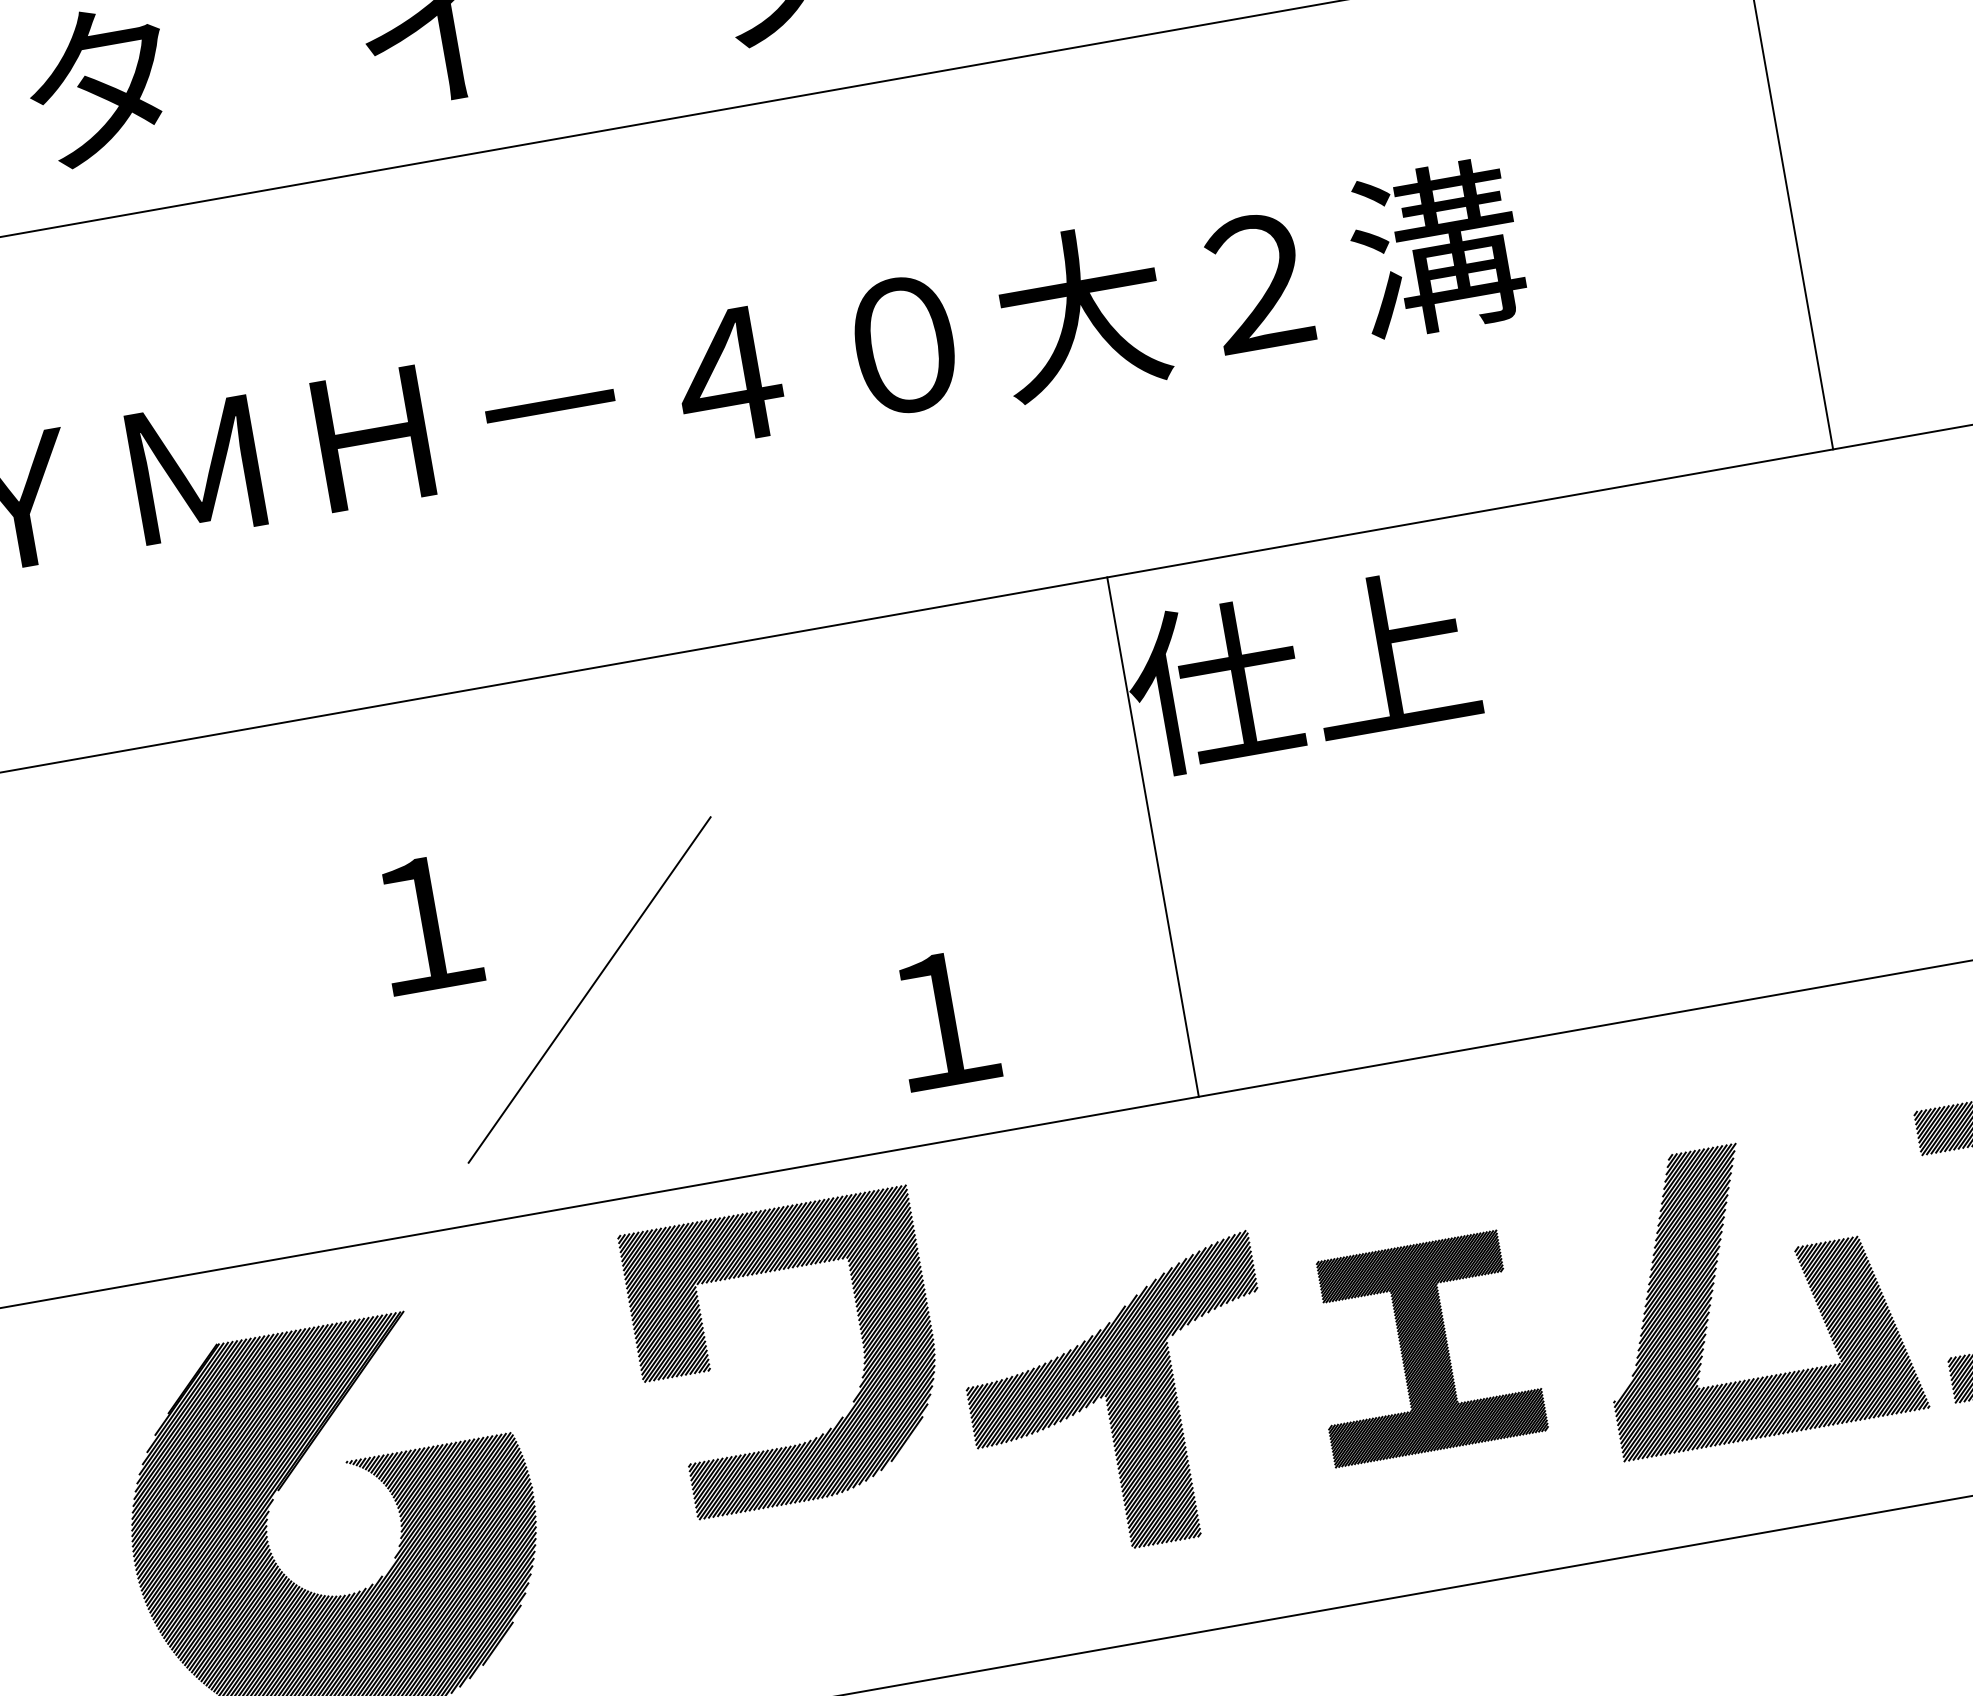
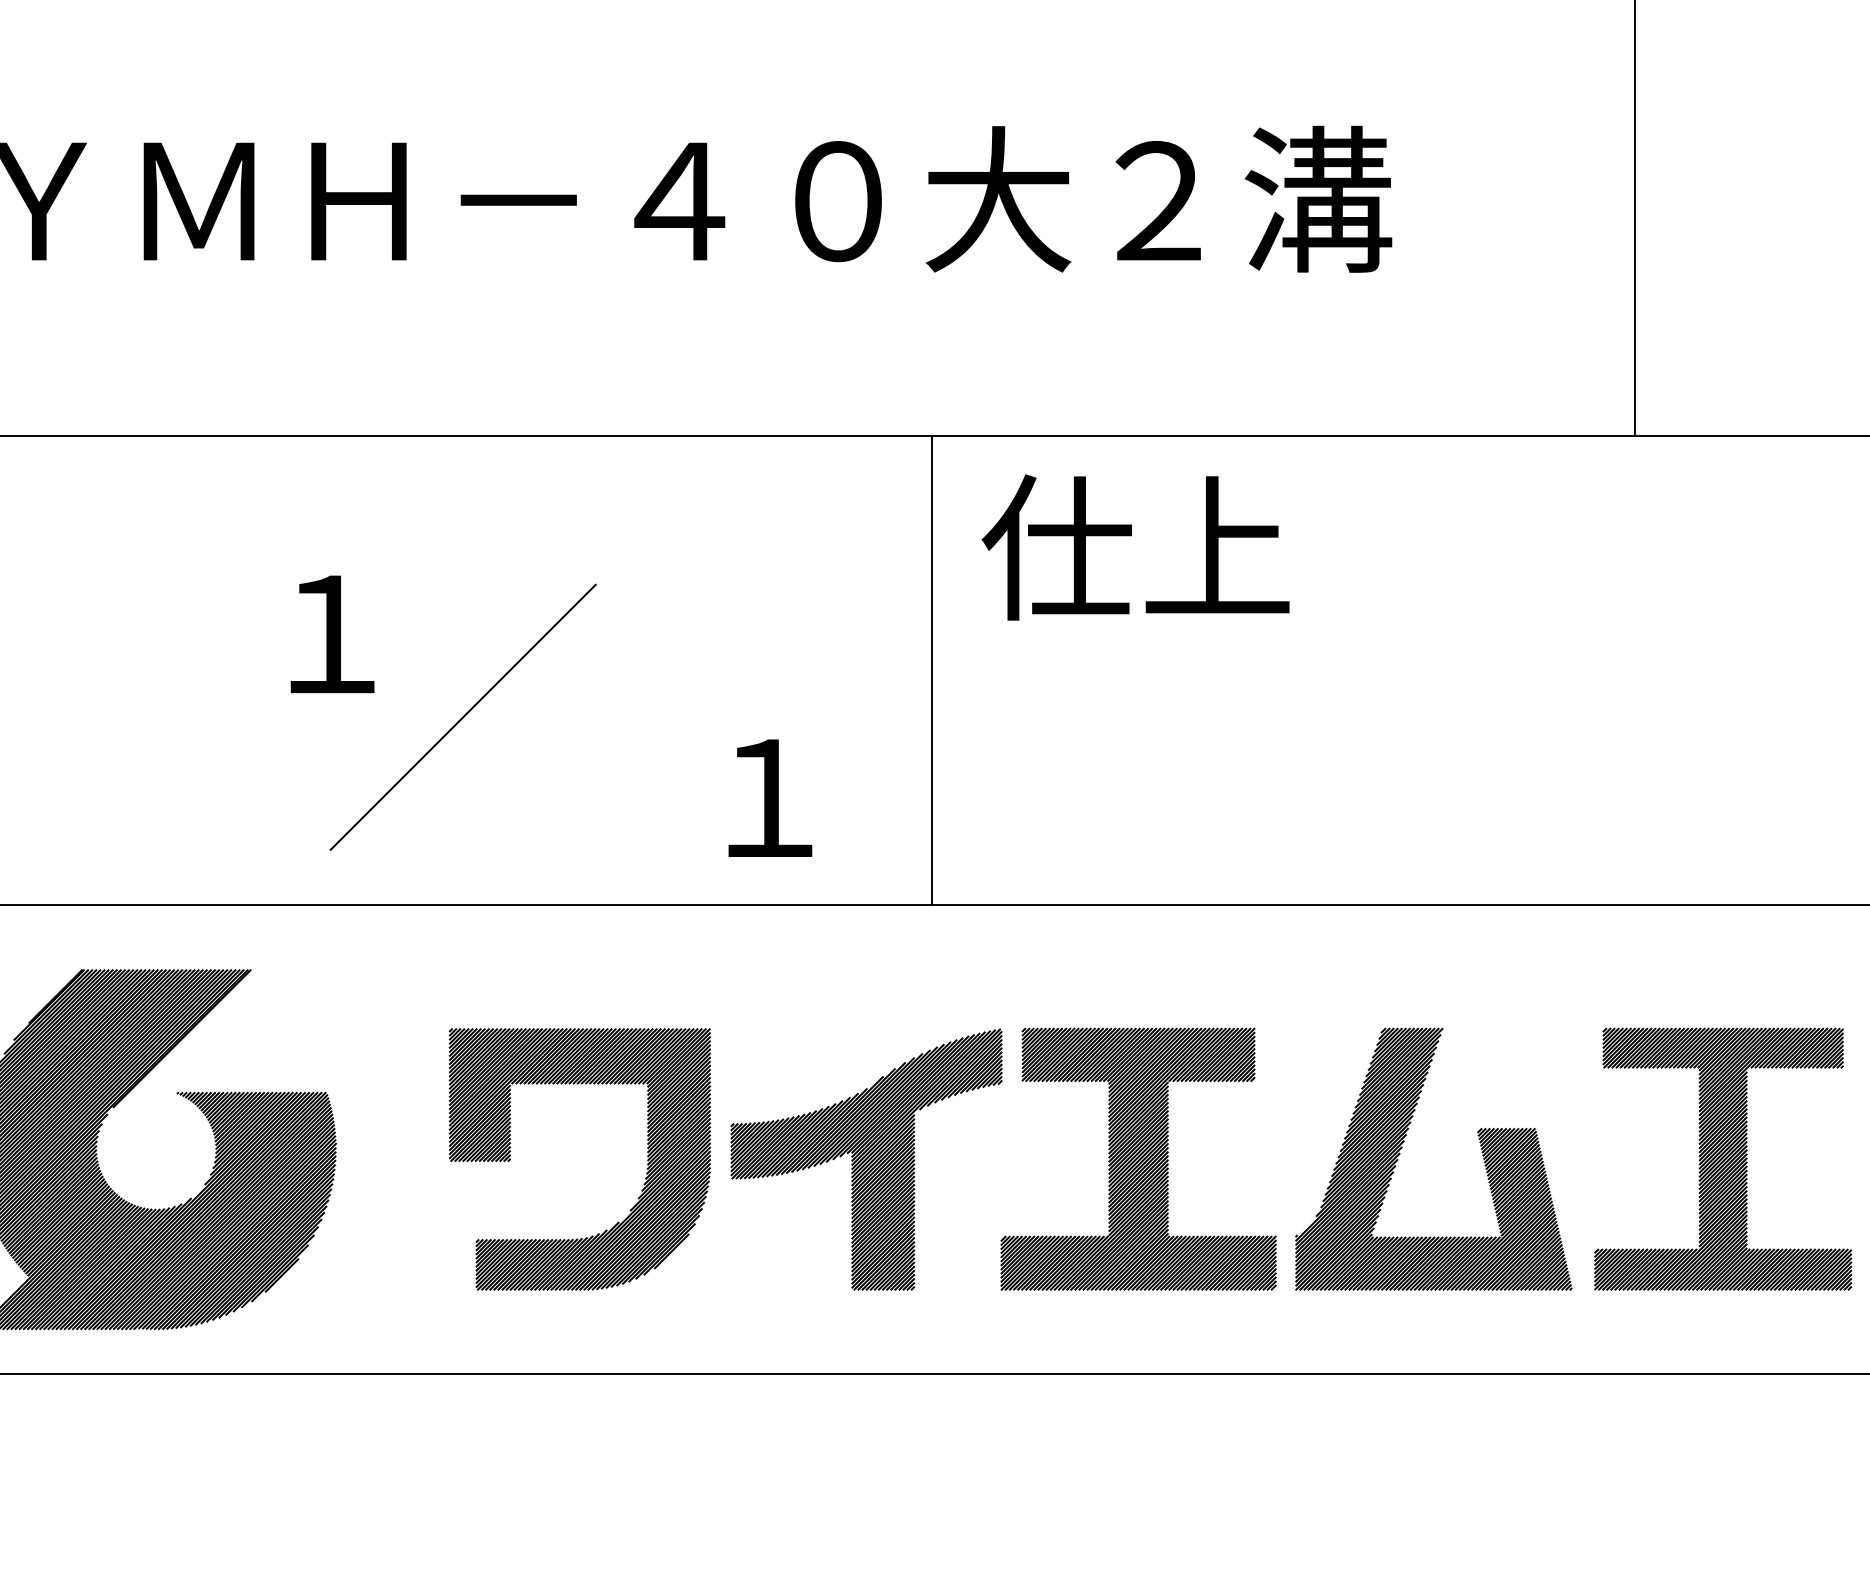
line: (1152, 837) -> (931, 670), moved
part: (1424, 1346) -> (1138, 1158), size x1.43
part: (862, 1352) -> (646, 1168), moved

